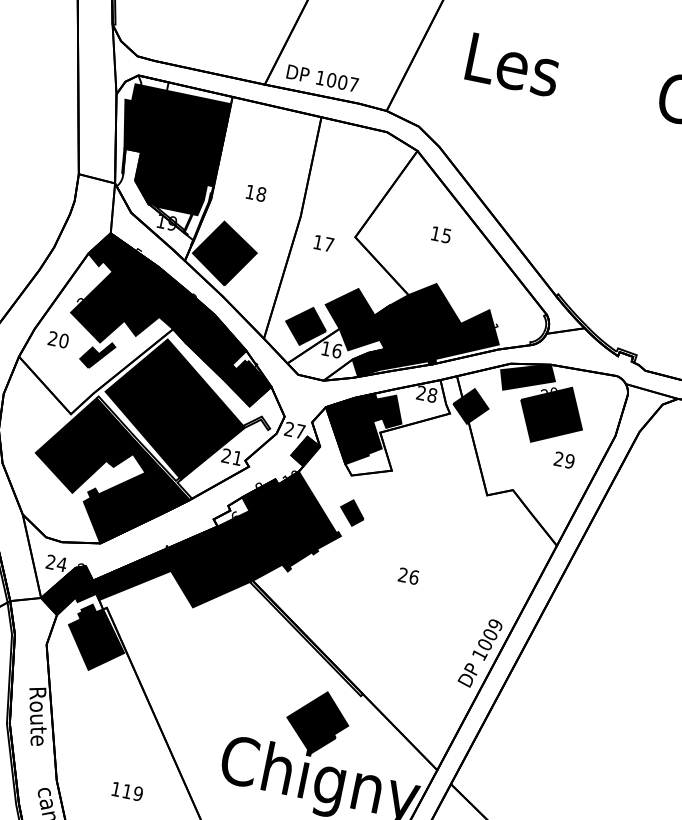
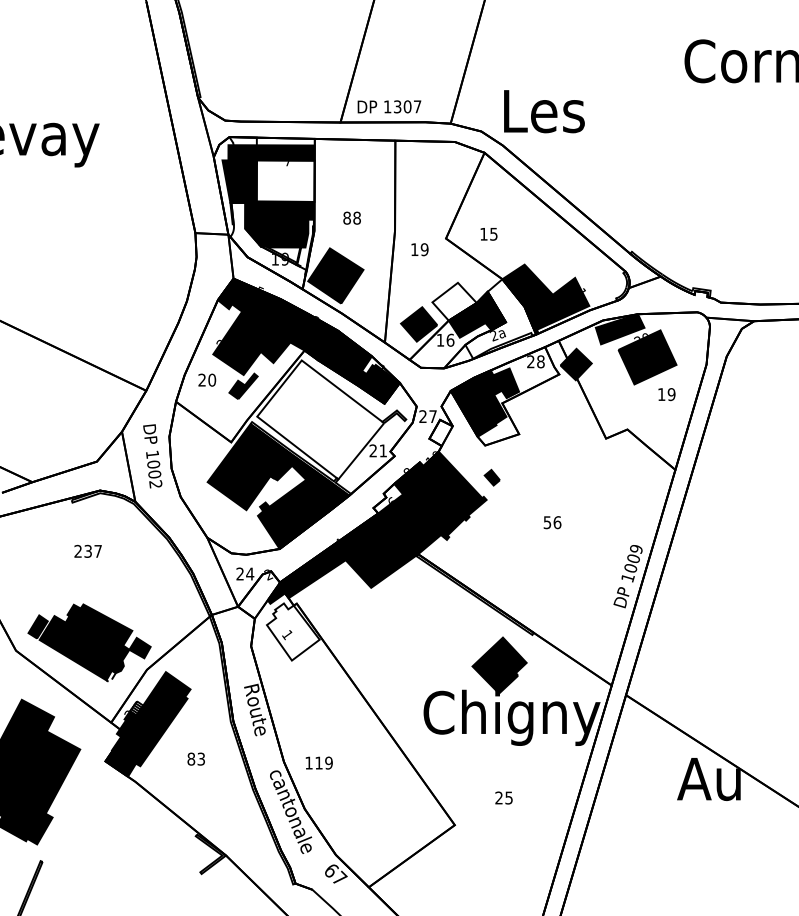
text: (513, 65) -> (544, 111), moved
text: (331, 79) -> (397, 106), 1007 -> 1307
fill: (190, 136) -> (285, 180), removed
text: (249, 191) -> (346, 217), 18 -> 88
text: (440, 235) -> (488, 234), moved
text: (329, 244) -> (424, 249), 17 -> 19
fill: (350, 308) -> (454, 301), removed
fill: (397, 338) -> (500, 318), removed
fill: (175, 409) -> (320, 419), removed
fill: (305, 450) -> (440, 432), removed
text: (558, 459) -> (661, 394), 29 -> 19
part: (351, 512) -> (491, 477), size x0.7
text: (403, 574) -> (547, 522), 26 -> 56
fill: (66, 589) -> (258, 594), removed
fill: (95, 637) -> (292, 631), removed
text: (126, 790) -> (318, 762), moved

